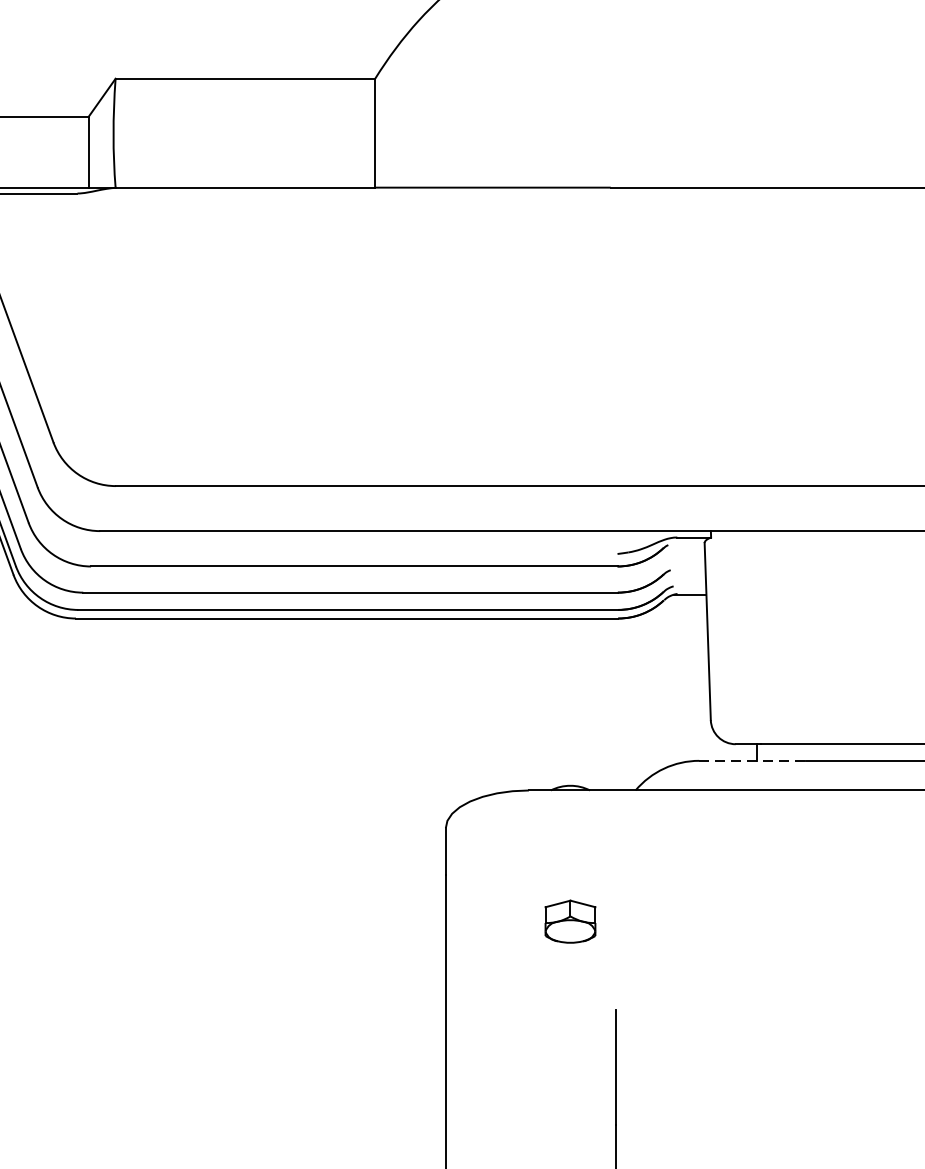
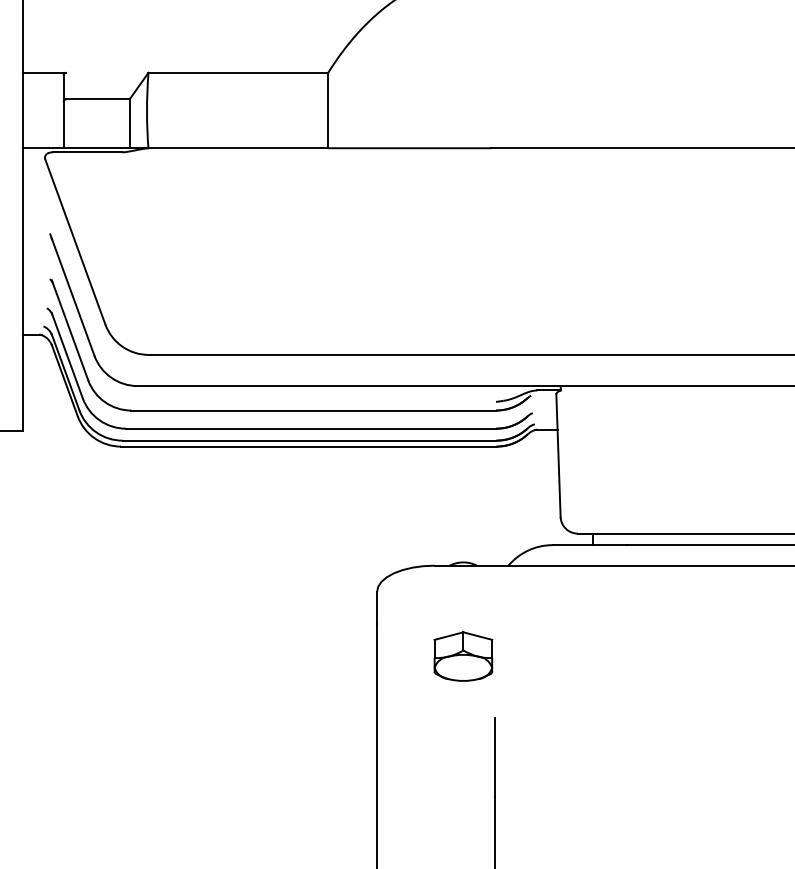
line: (753, 761) -> (590, 545), dashed -> solid
part: (570, 921) -> (463, 656), size x1.67

